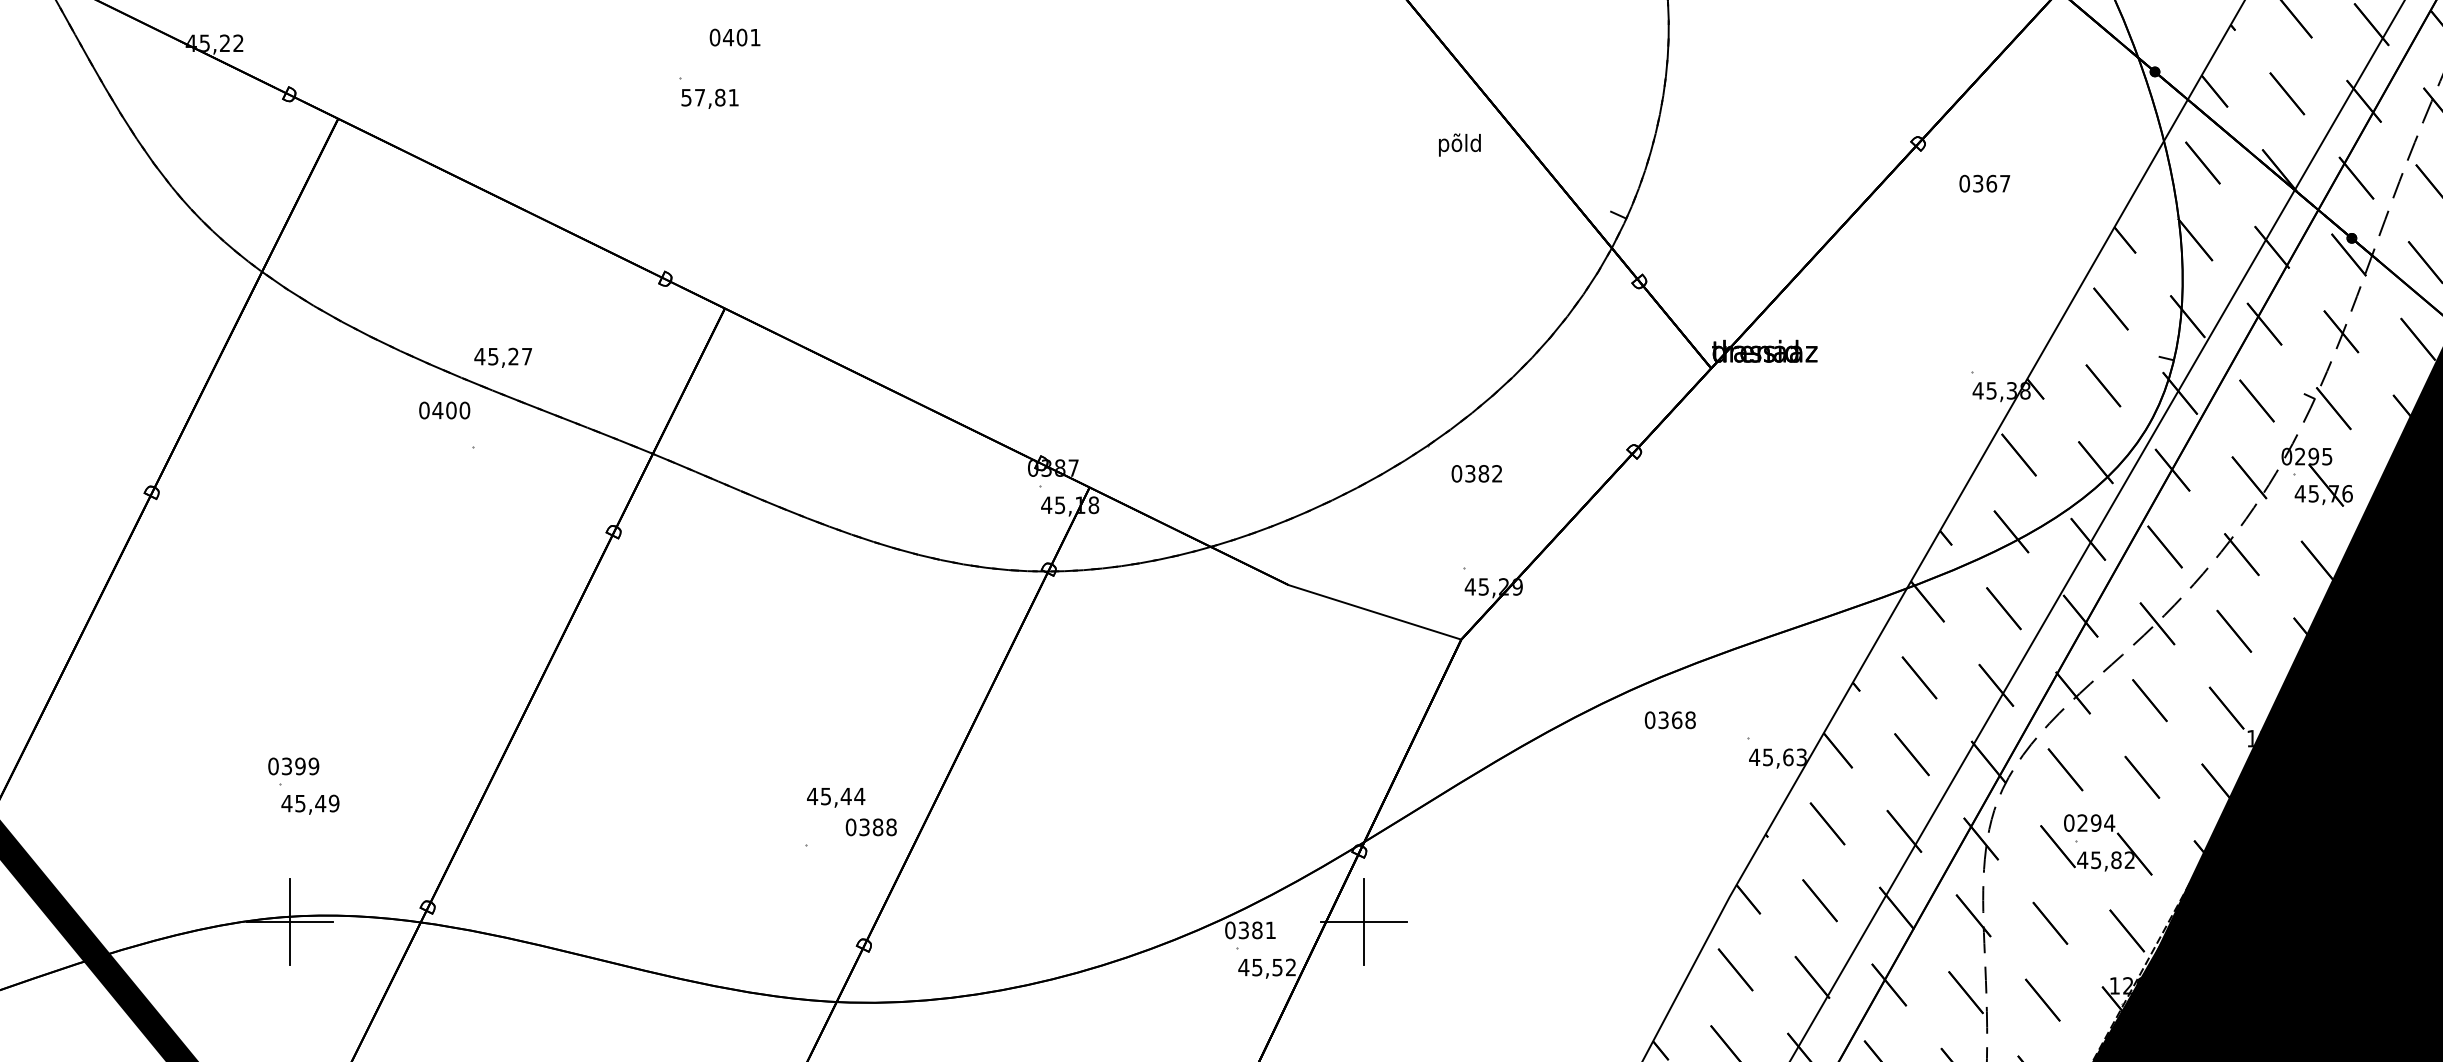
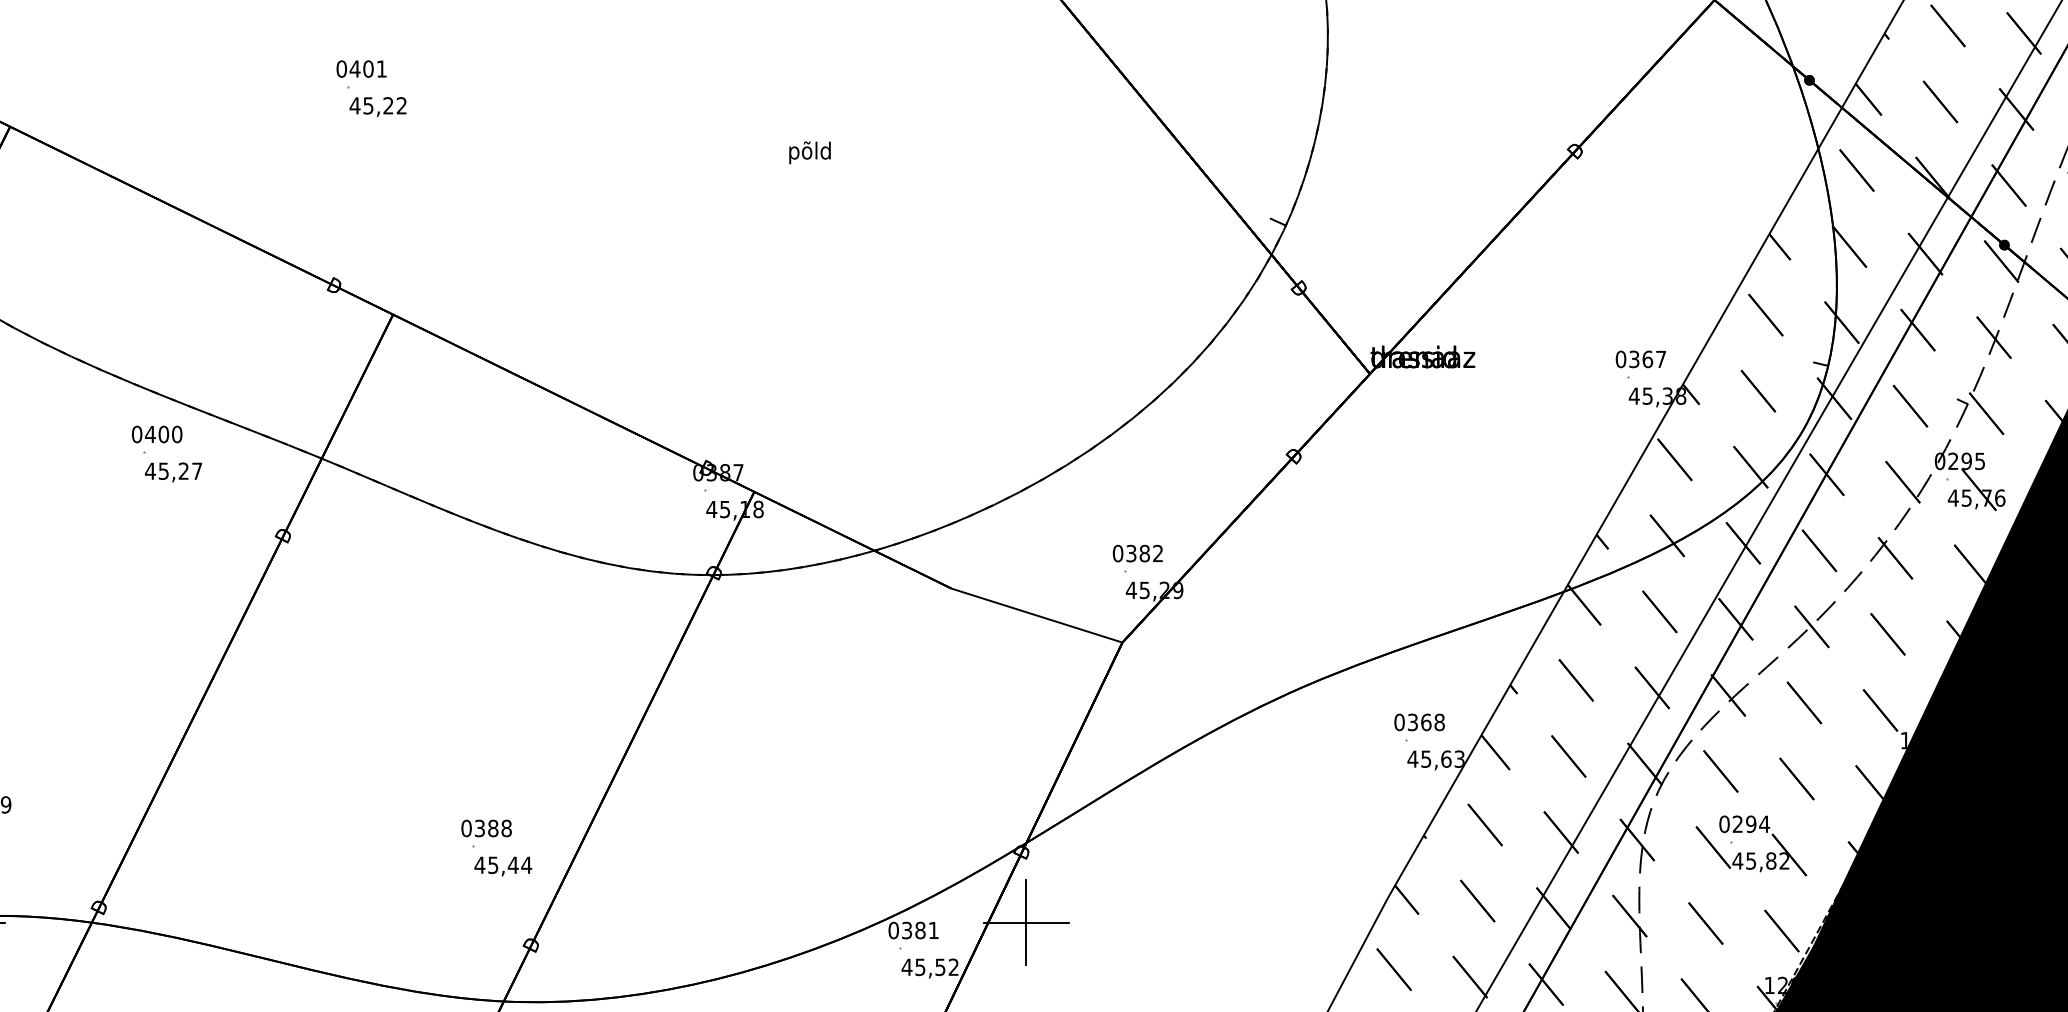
text: (734, 37) -> (361, 68), moved
text: (709, 97) -> (377, 105), 57,81 -> 45,22
text: (1459, 144) -> (809, 152), moved
text: (1984, 183) -> (1640, 359), moved
text: (502, 357) -> (172, 472), moved
text: (444, 410) -> (156, 434), moved
text: (1476, 473) -> (1137, 553), moved
text: (1669, 720) -> (1418, 722), moved
text: (836, 797) -> (503, 866), moved
text: (870, 827) -> (485, 828), moved

